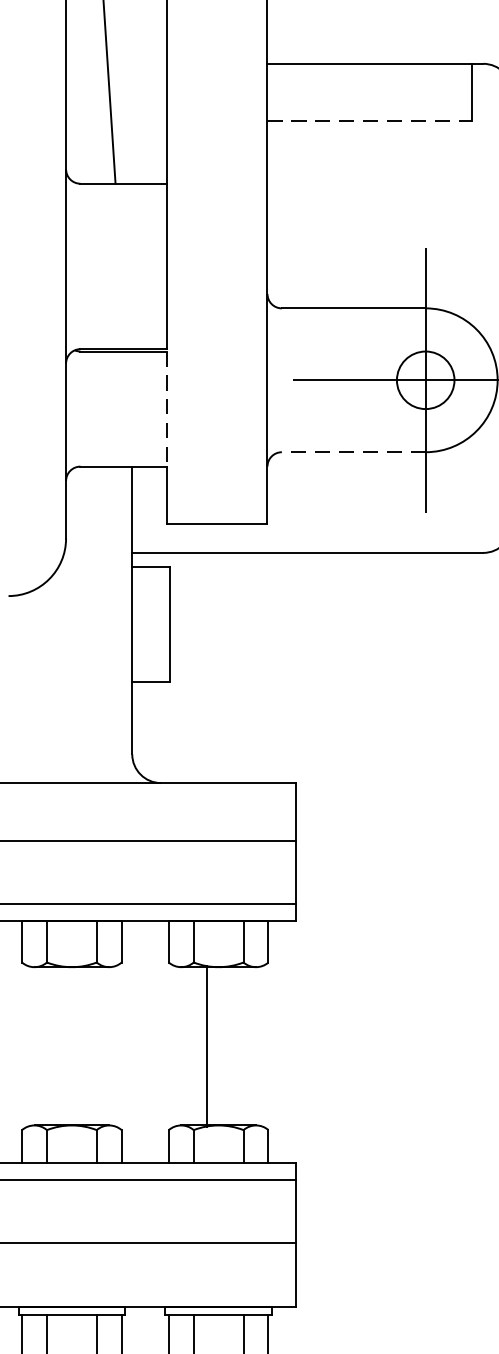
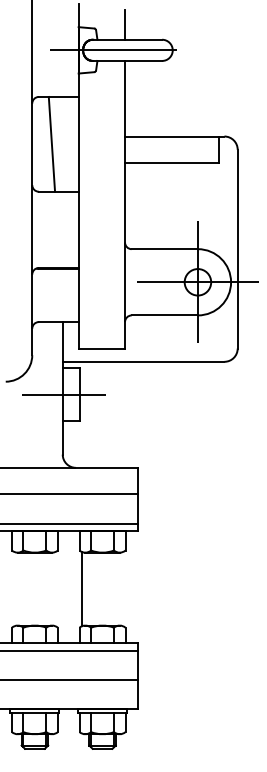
line: (370, 122) -> (172, 163), dashed -> solid
line: (166, 408) -> (78, 295), dashed -> solid
line: (353, 452) -> (164, 315), dashed -> solid
line: (133, 623) -> (63, 394), added
line: (205, 1047) -> (81, 589), moved

